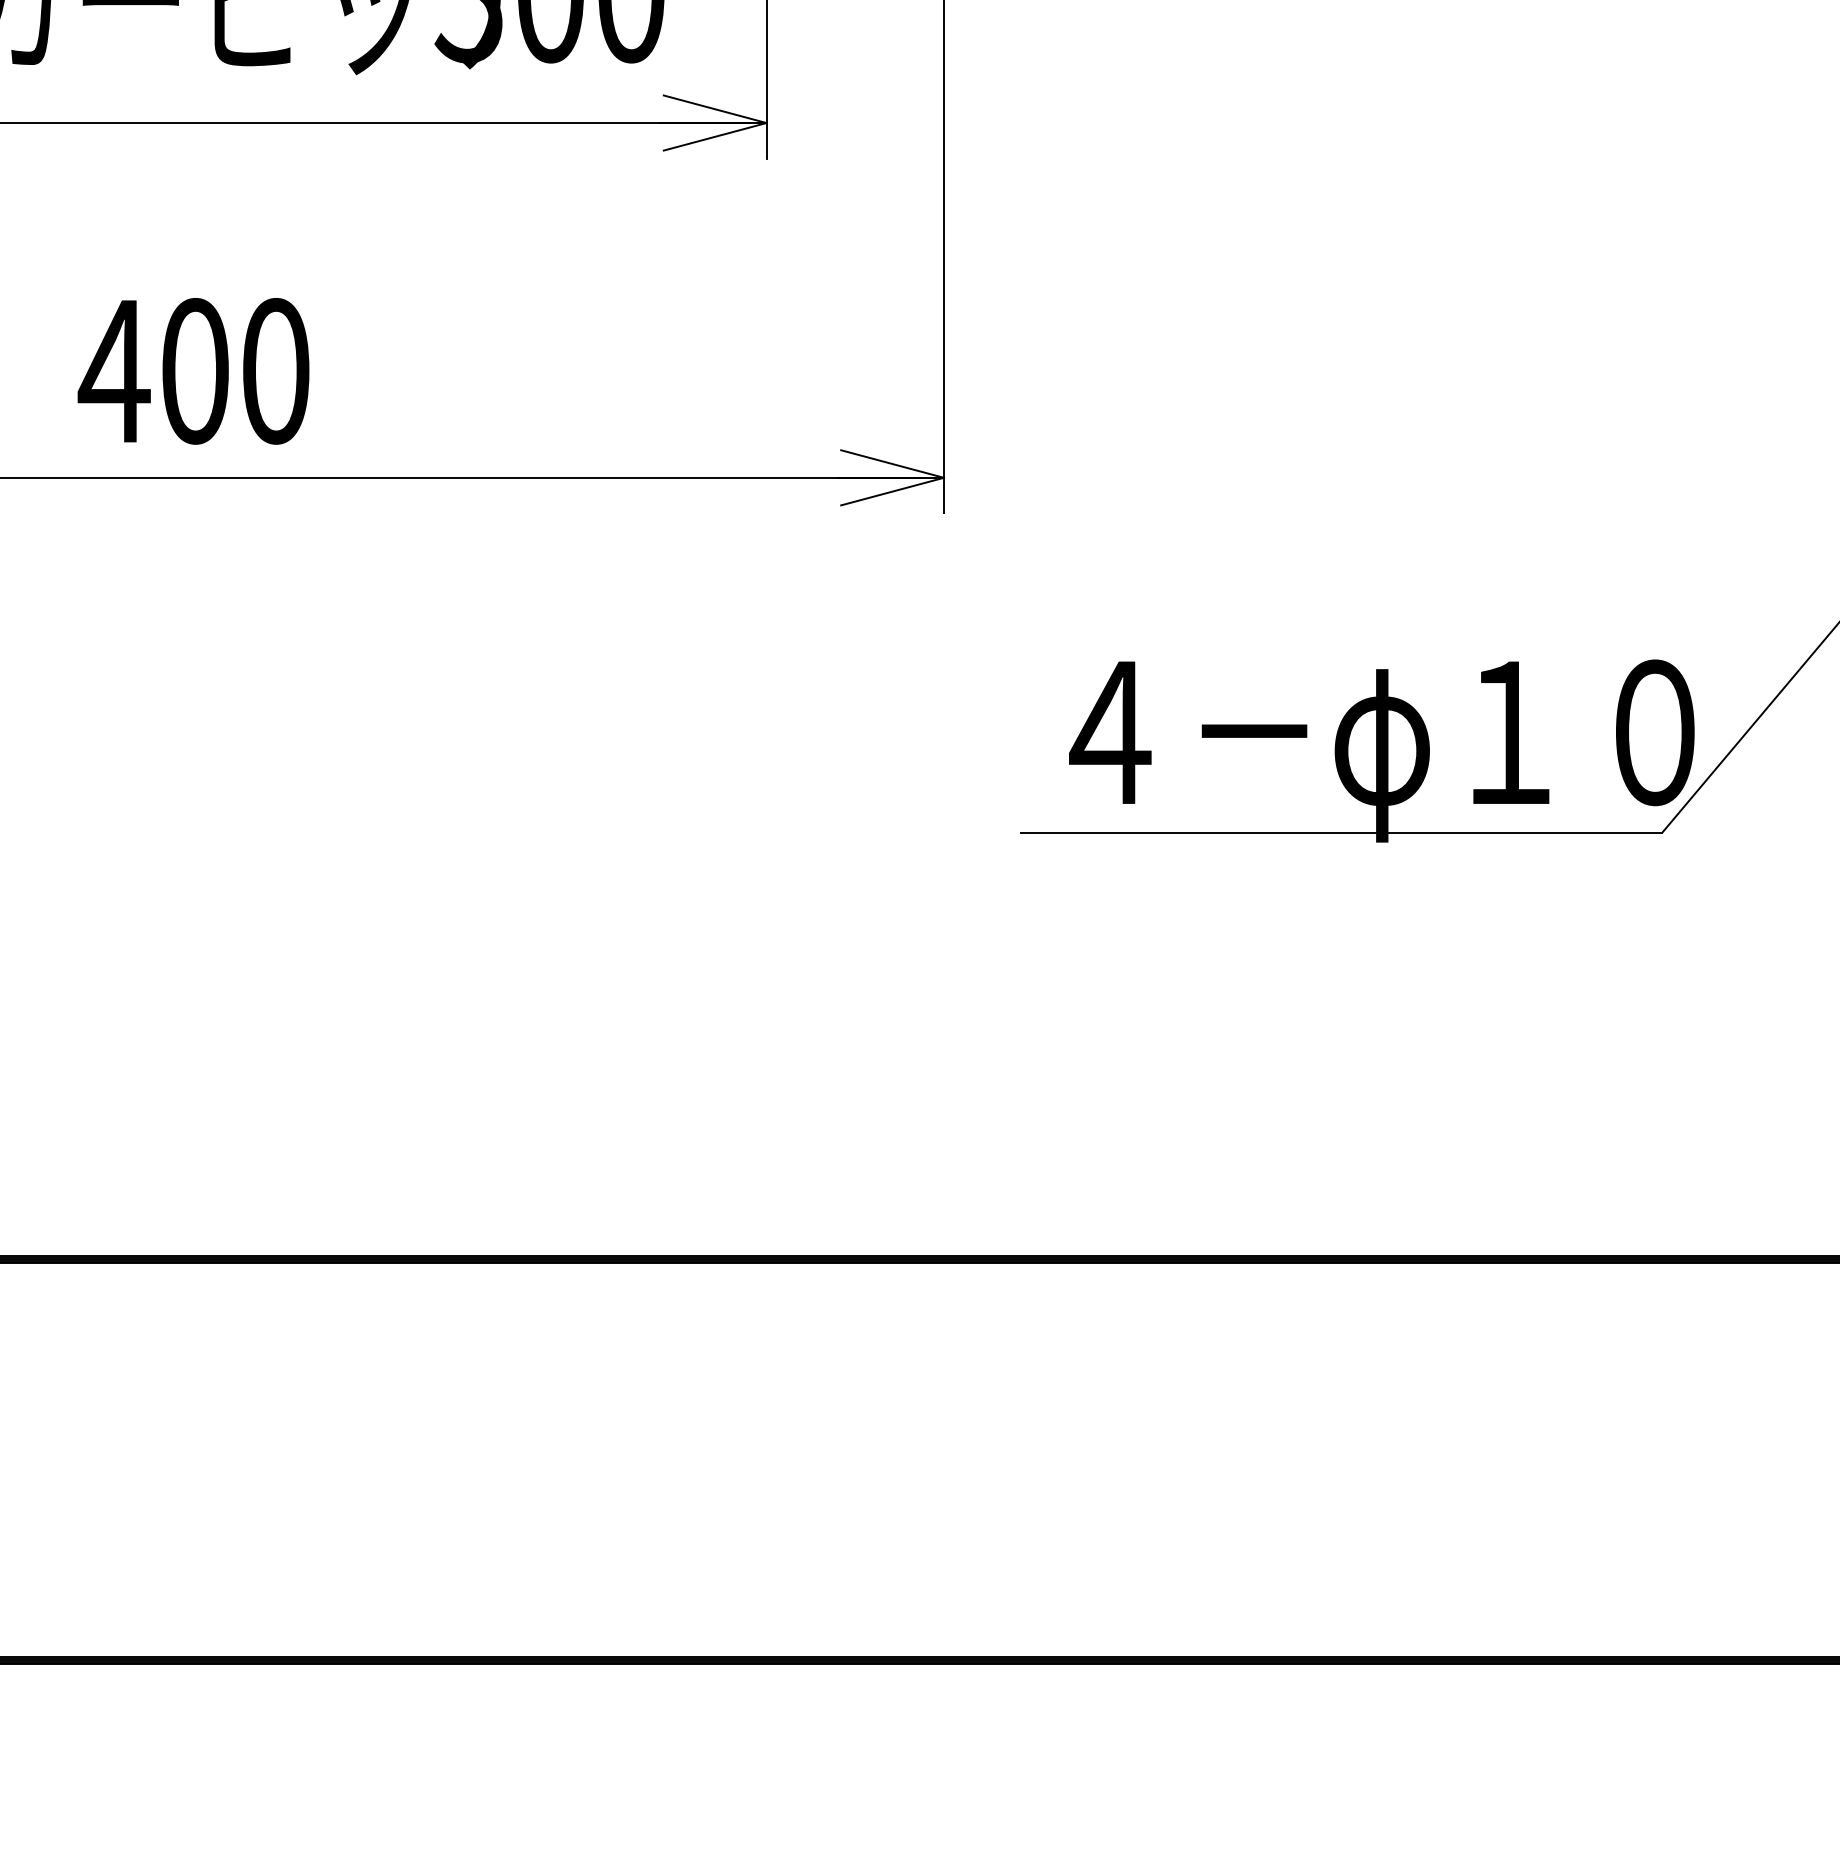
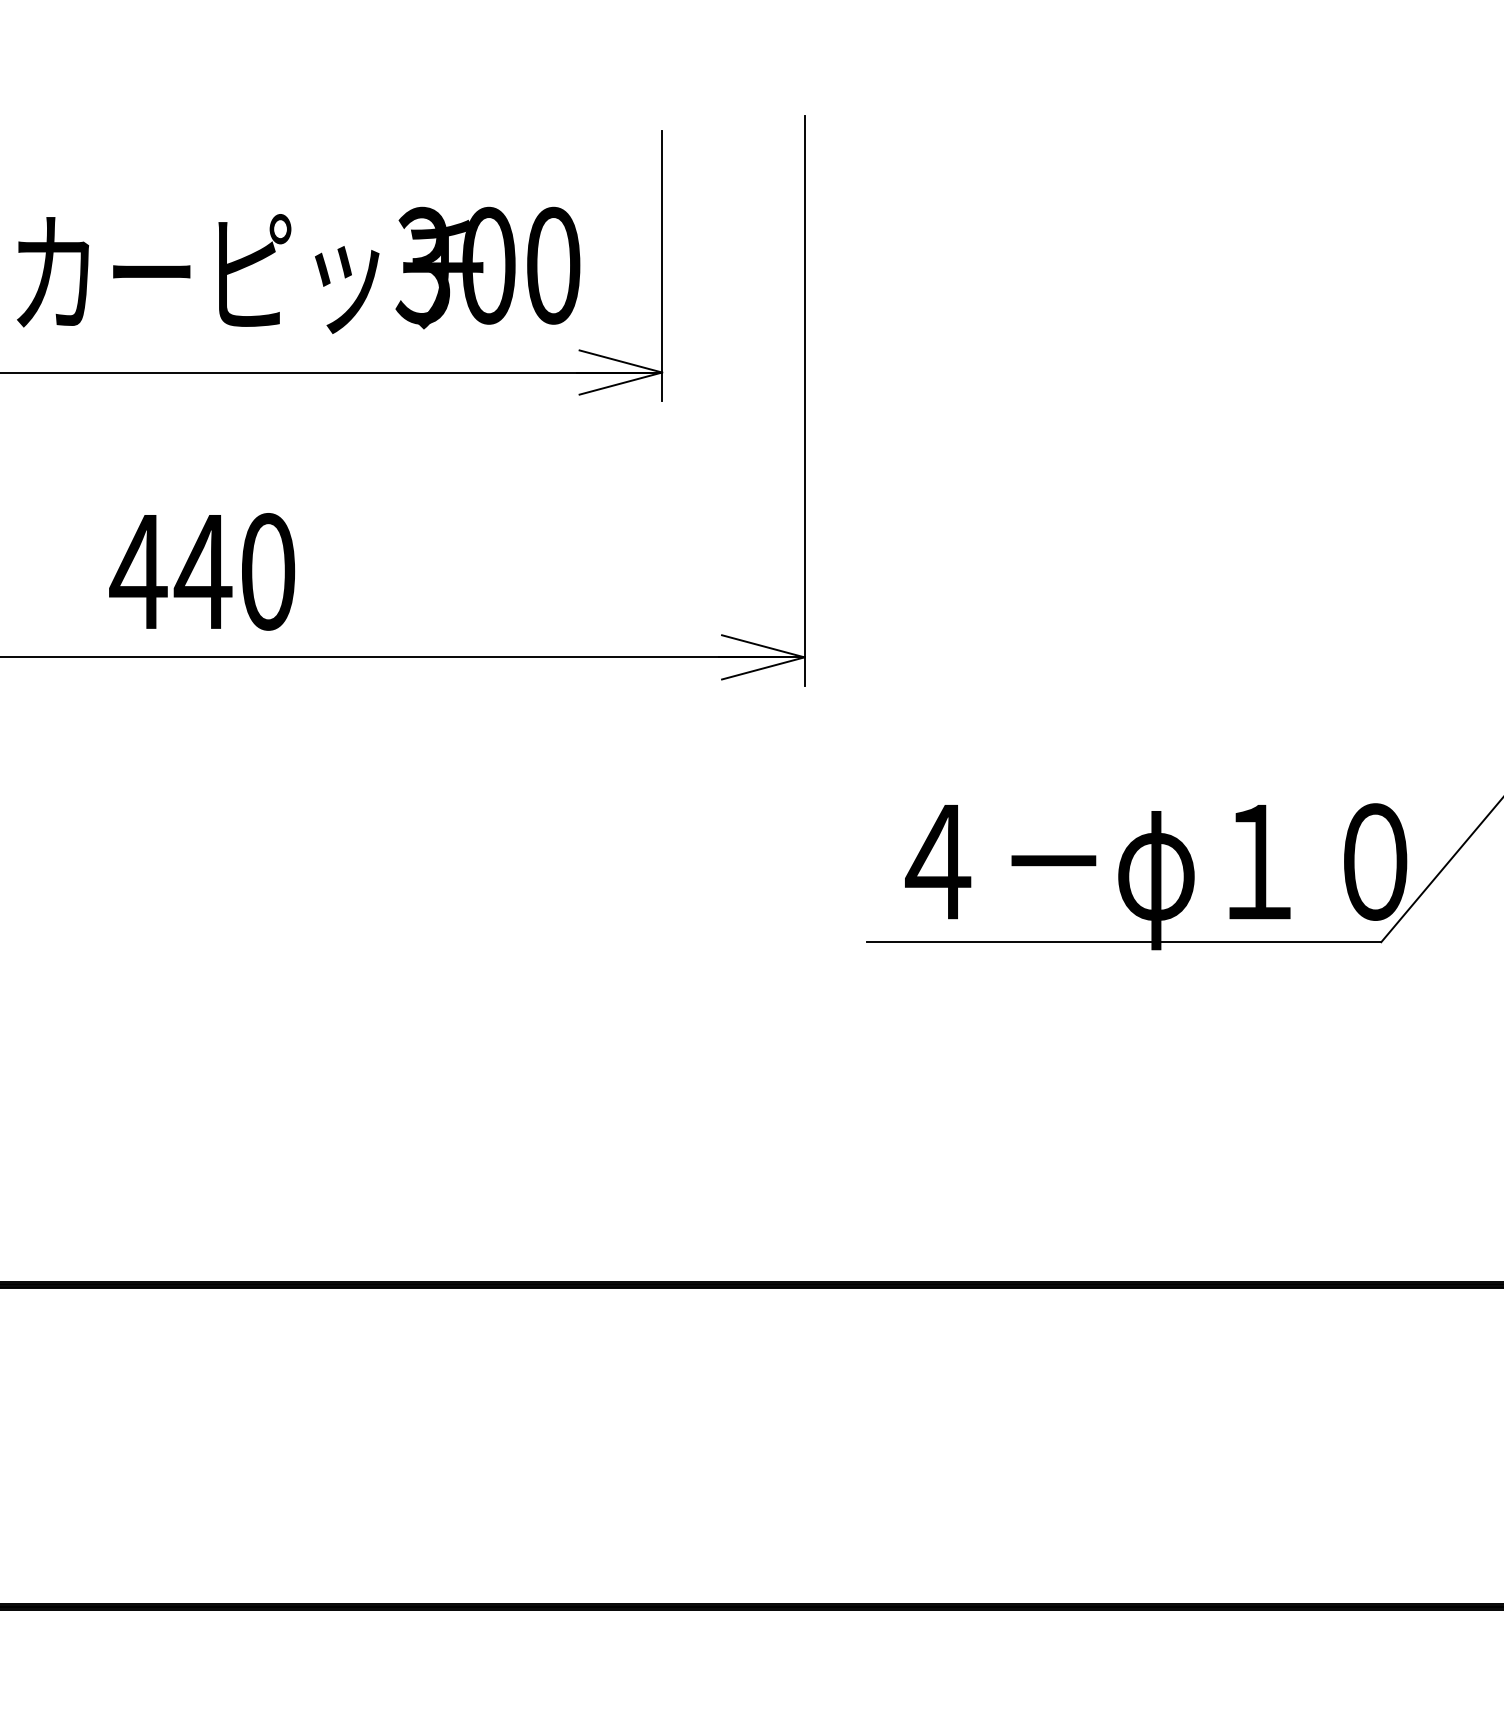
text: (194, 370) -> (202, 571), 400 -> 440

